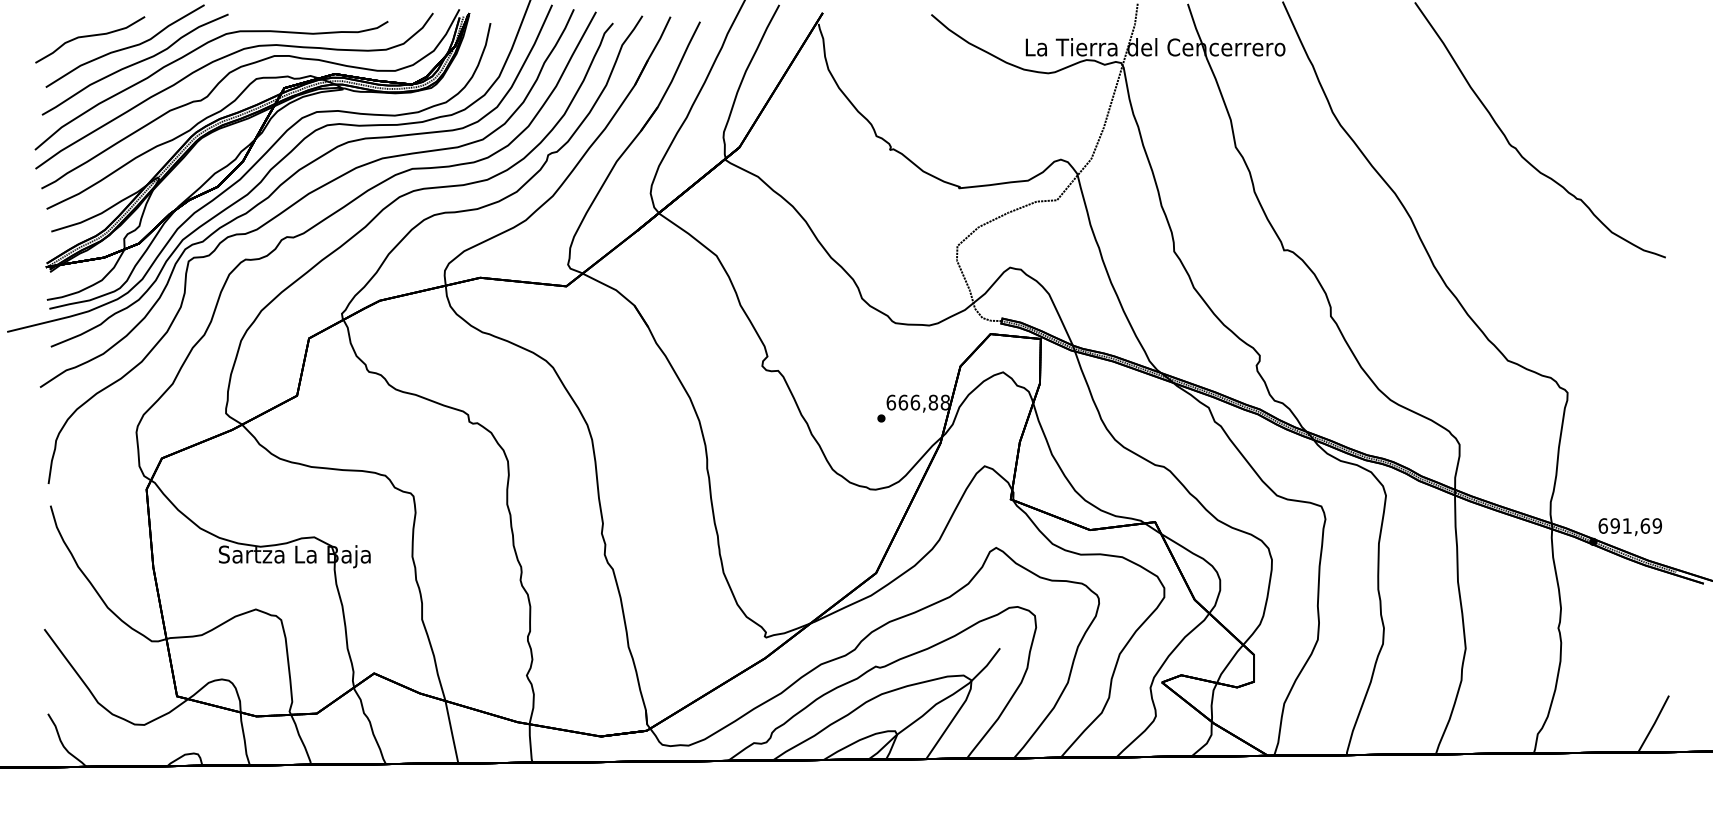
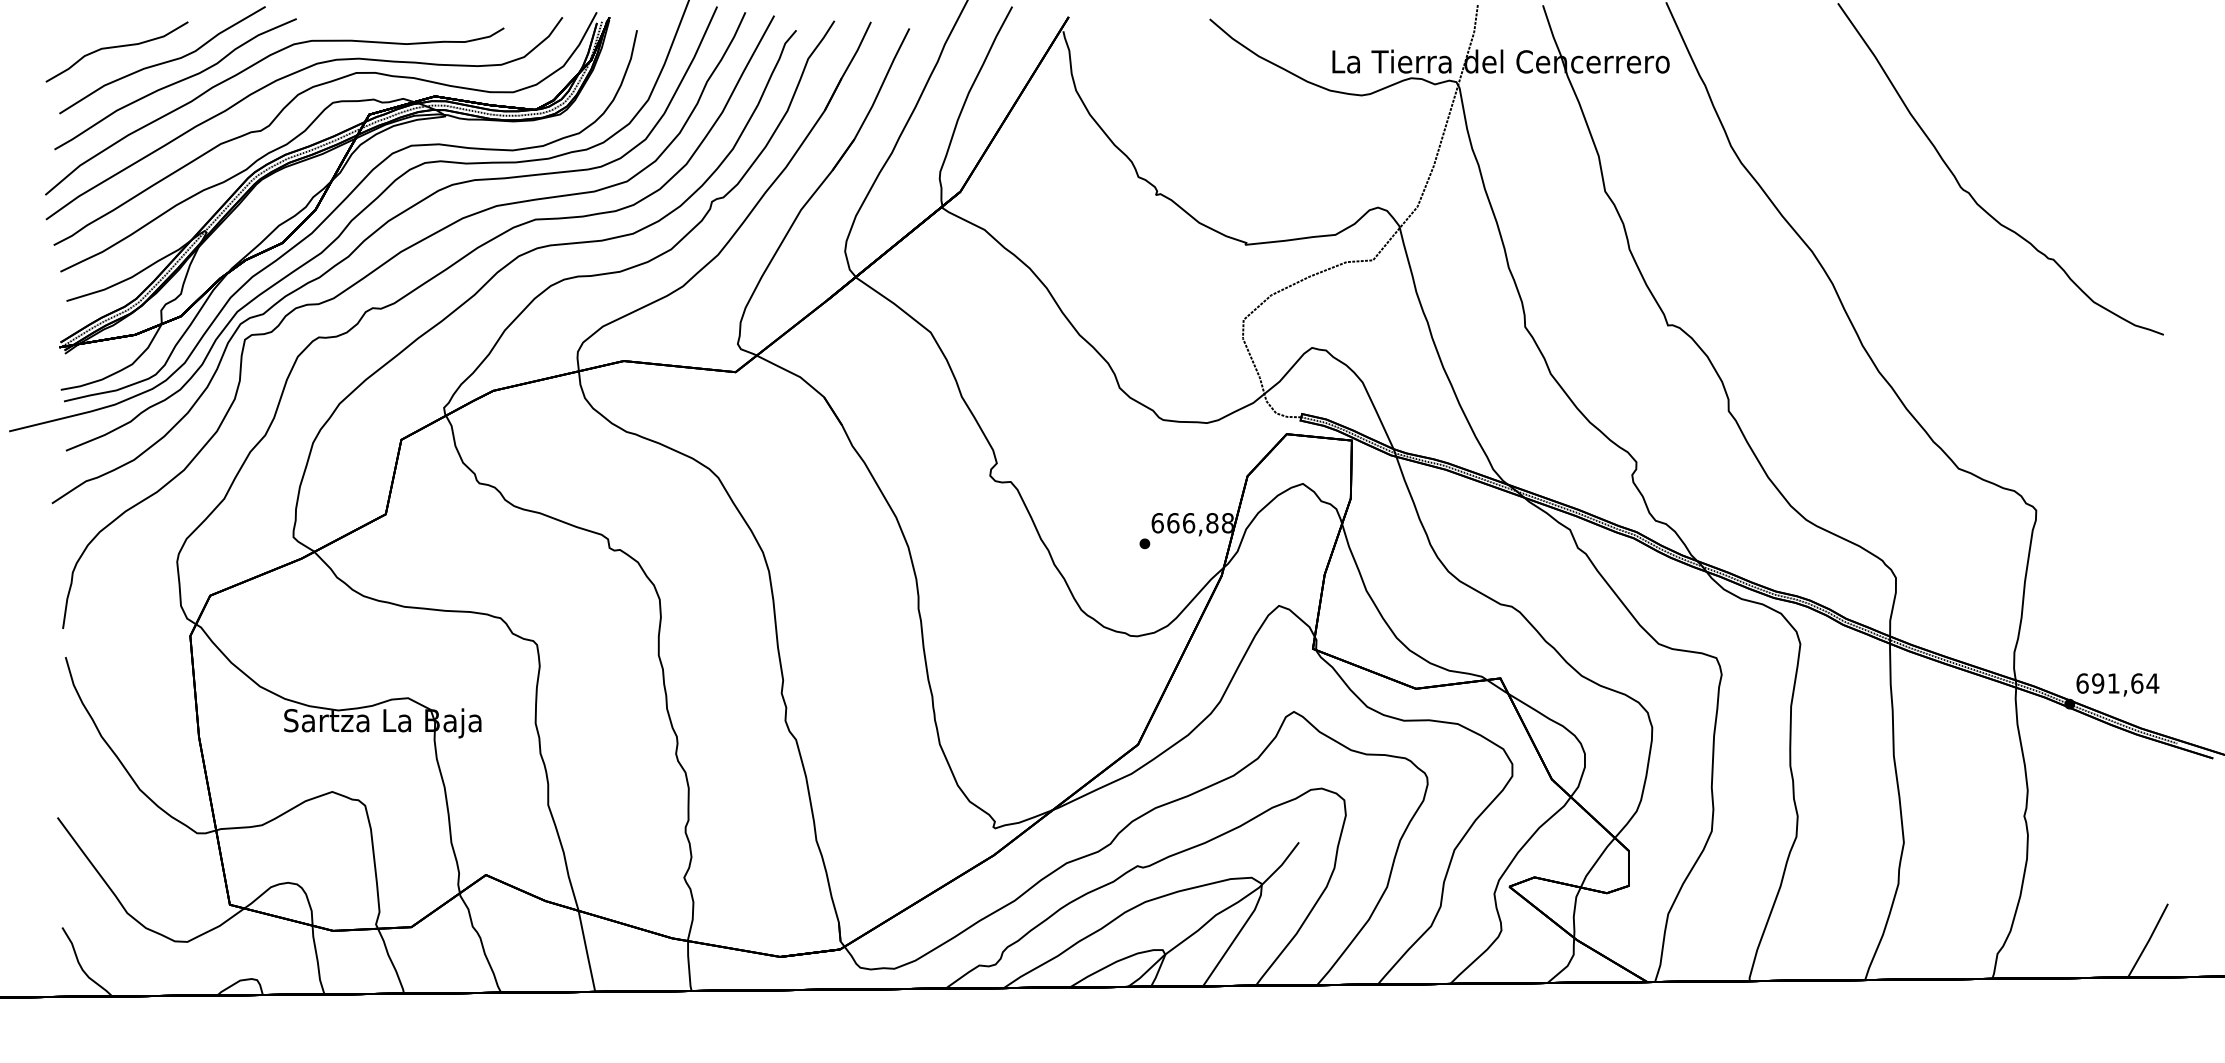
text: (1657, 526) -> (2152, 683), 691,69 -> 691,64

